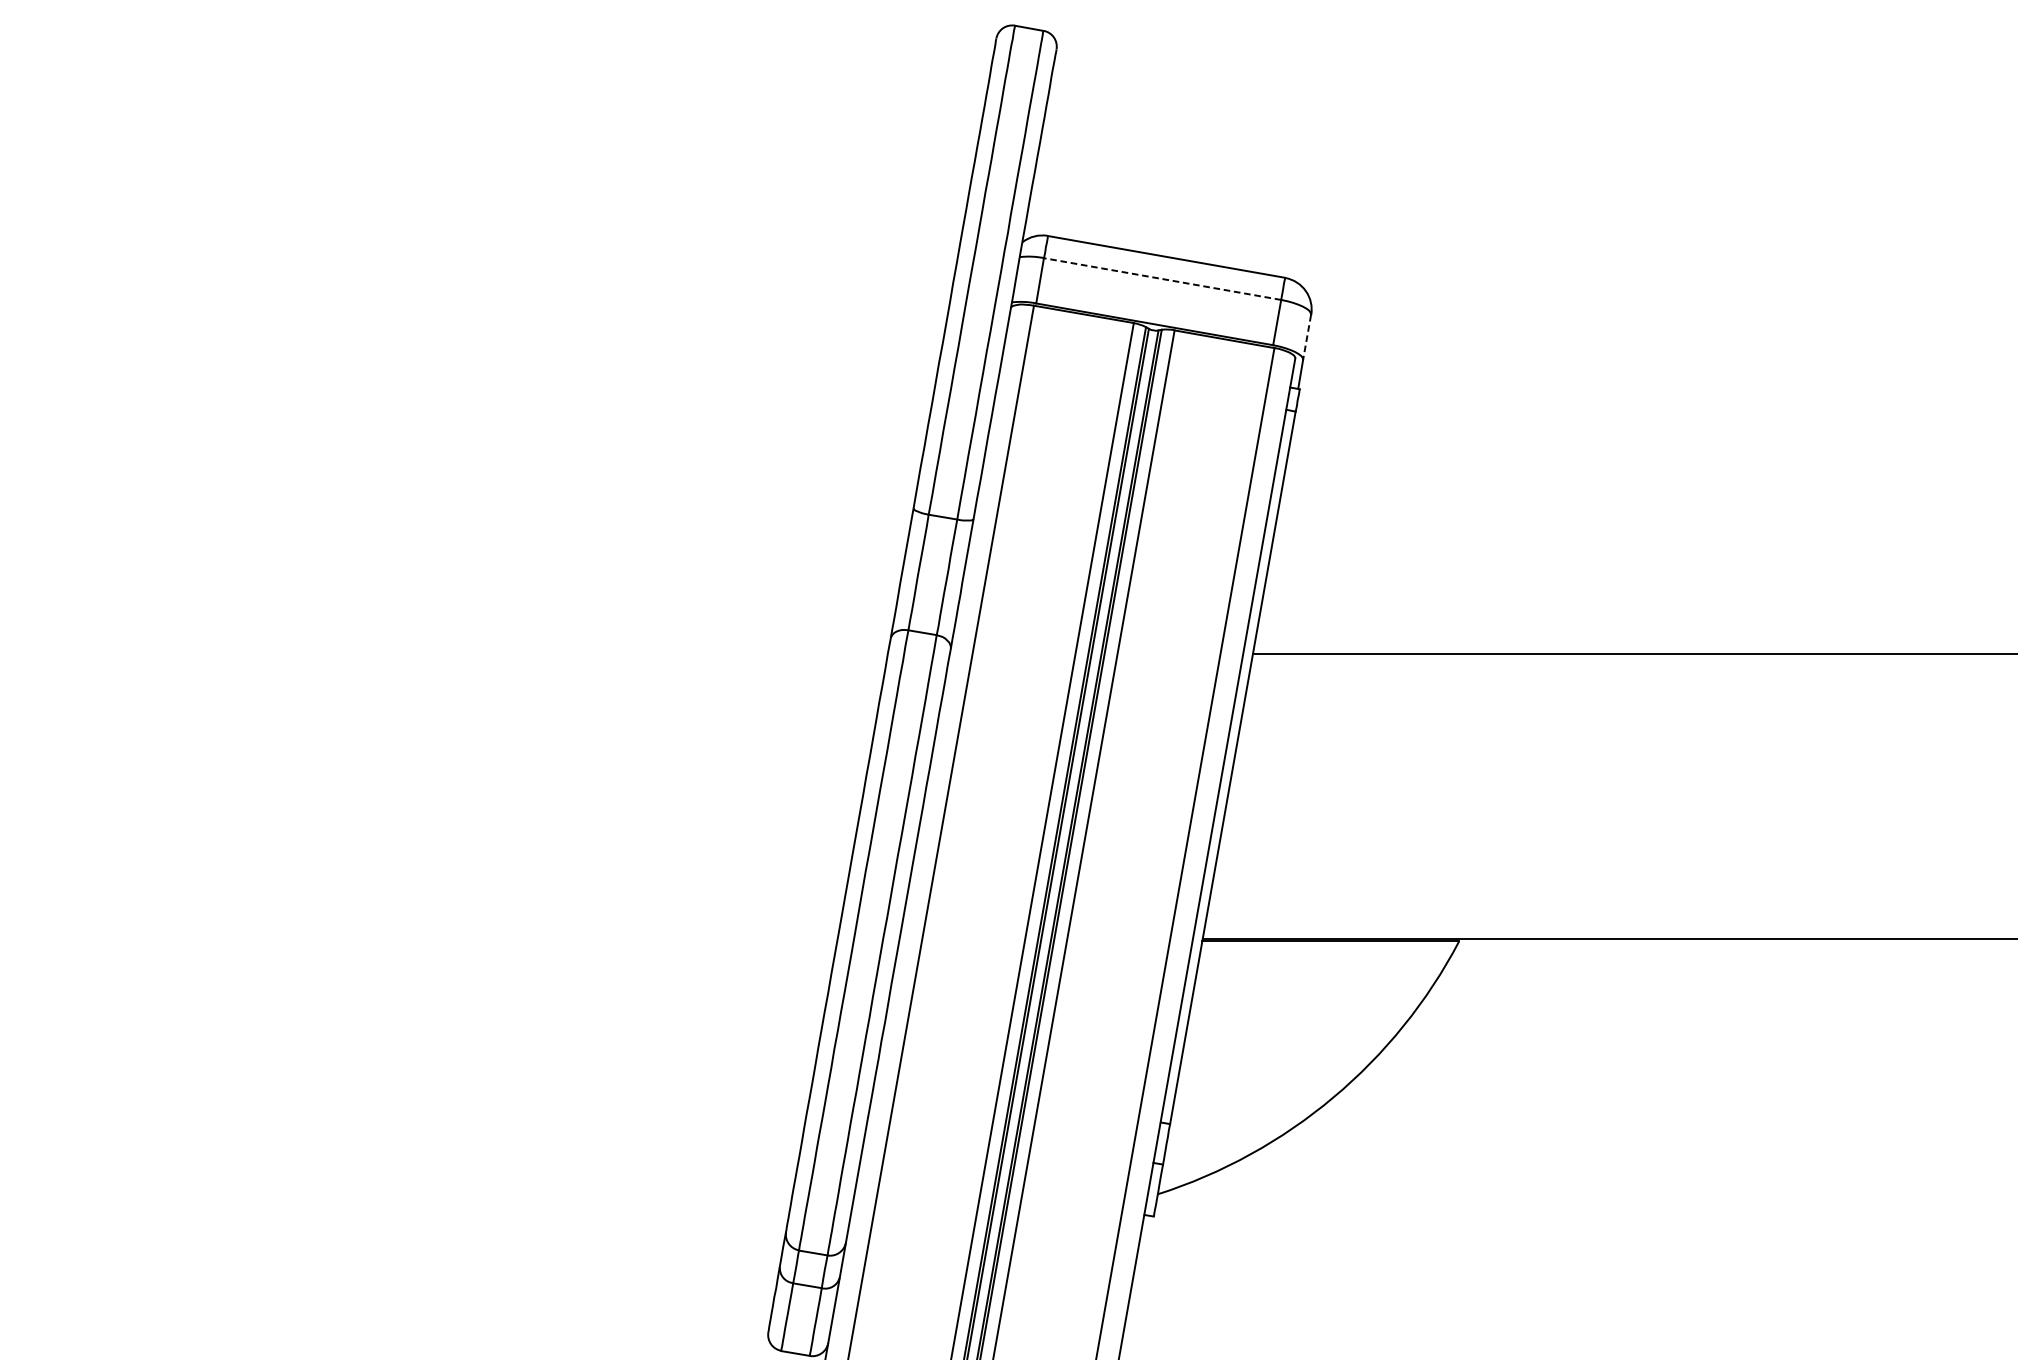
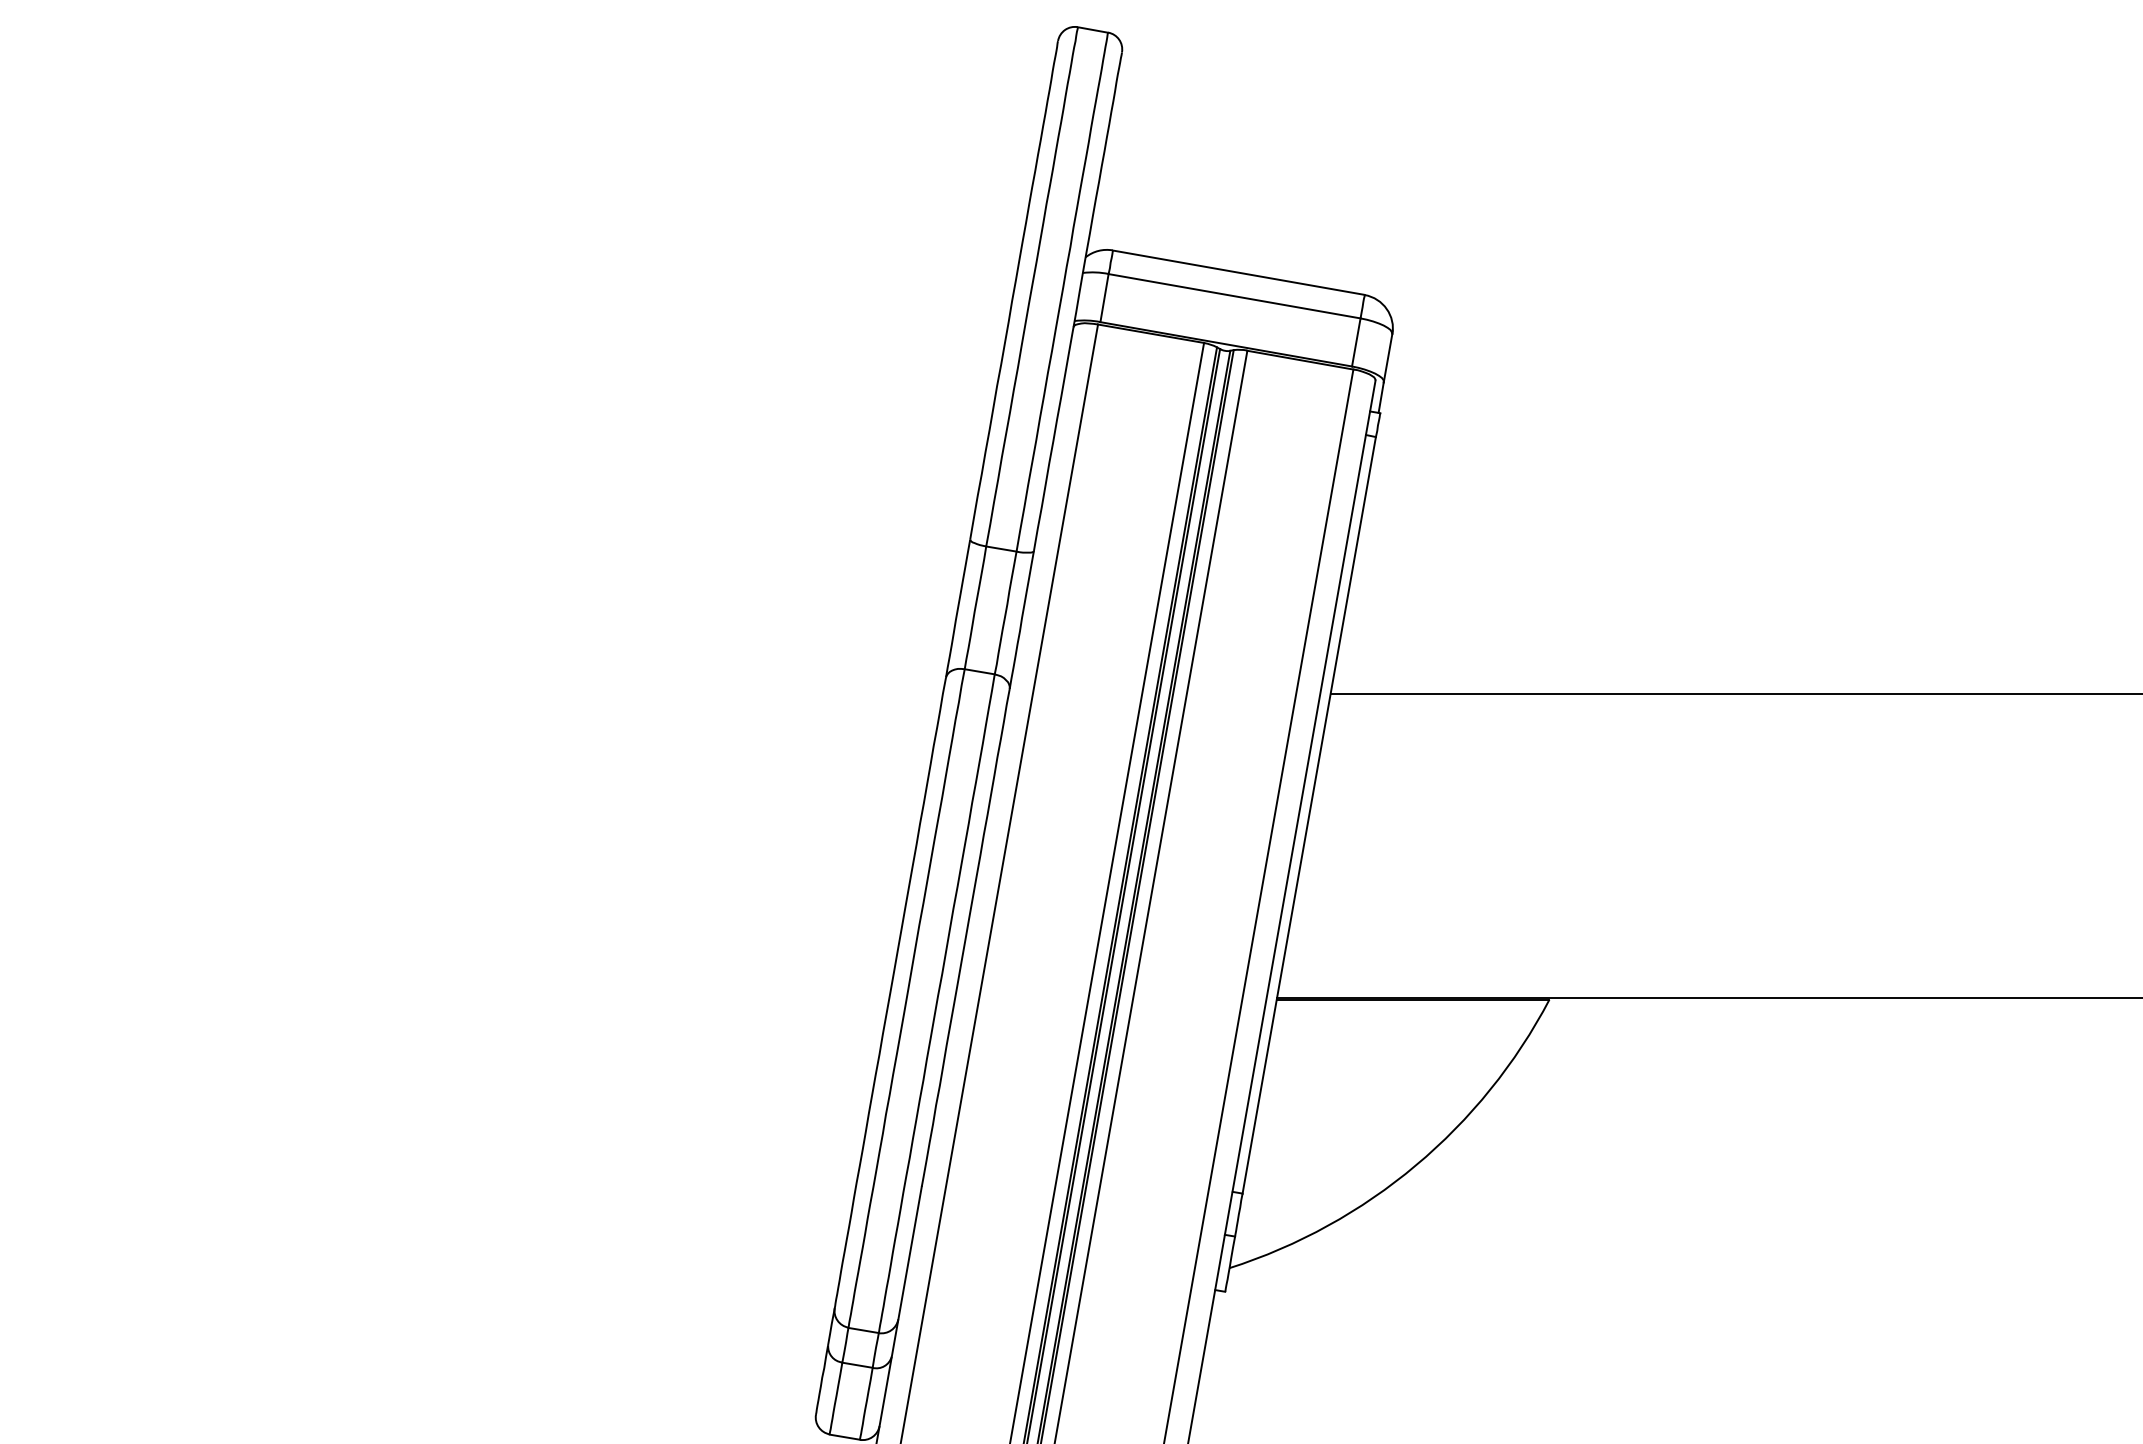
line: (1162, 279) -> (1234, 296), dashed -> solid
line: (1306, 337) -> (1387, 358), dashed -> solid

